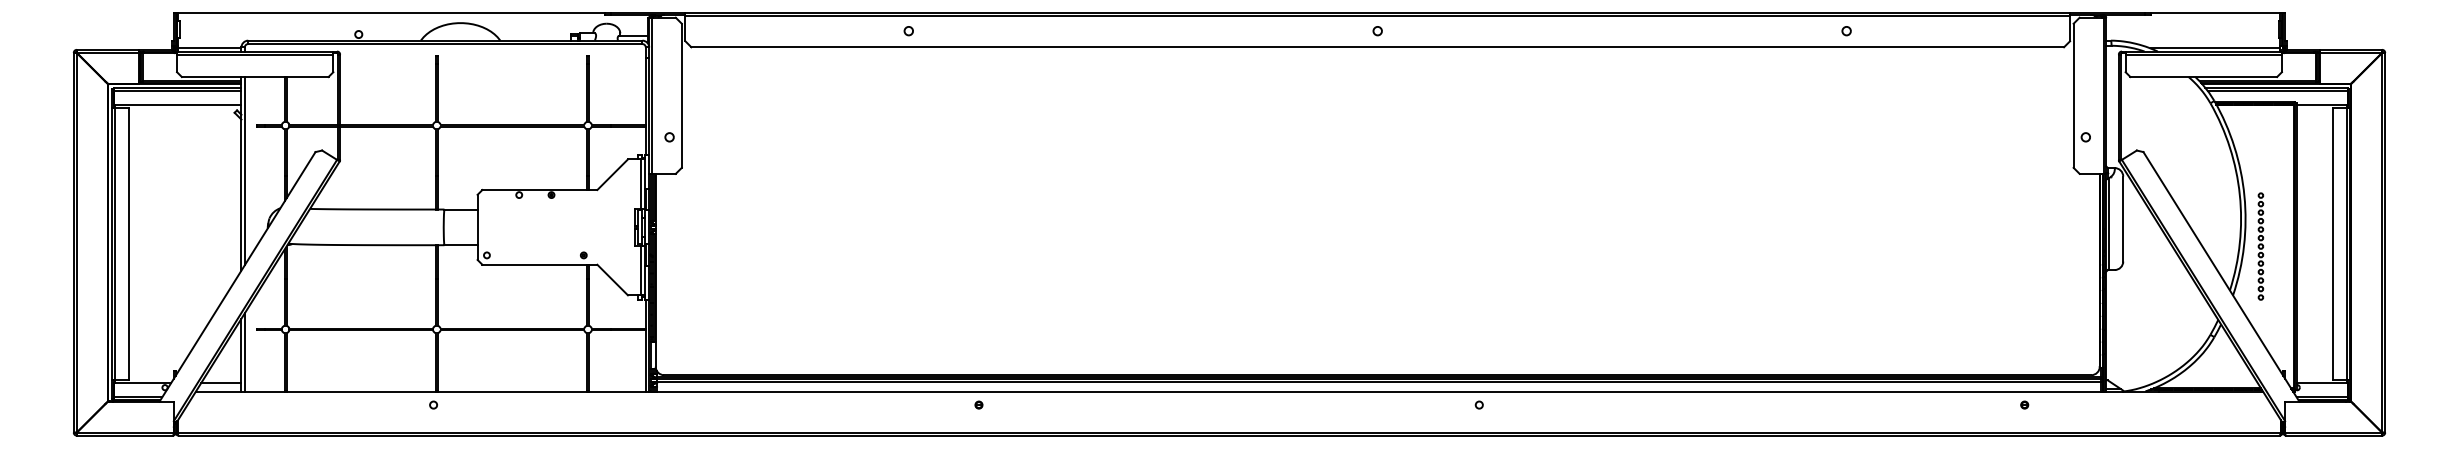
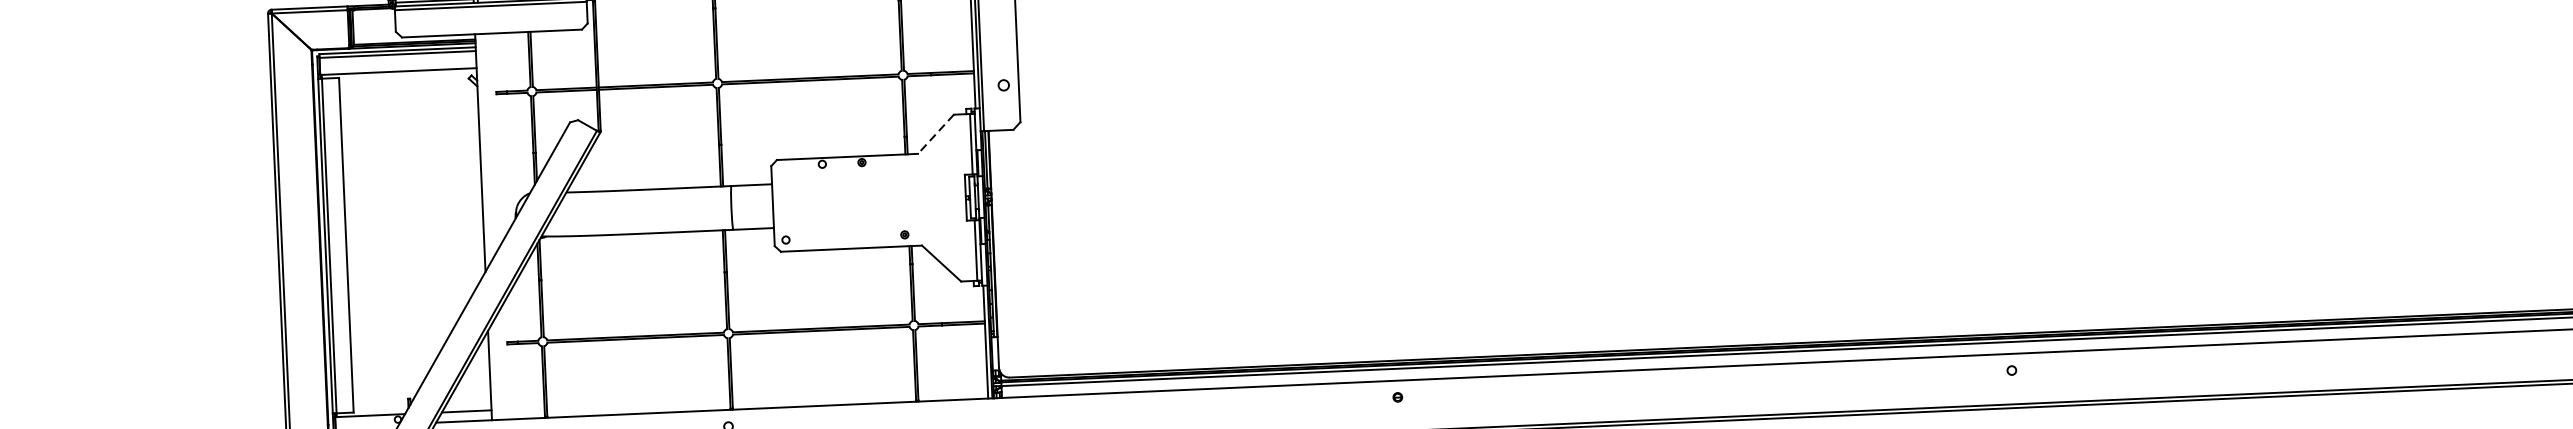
line: (244, 171) -> (483, 150), removed
line: (612, 174) -> (935, 134), solid -> dashed
line: (244, 352) -> (493, 372), removed

